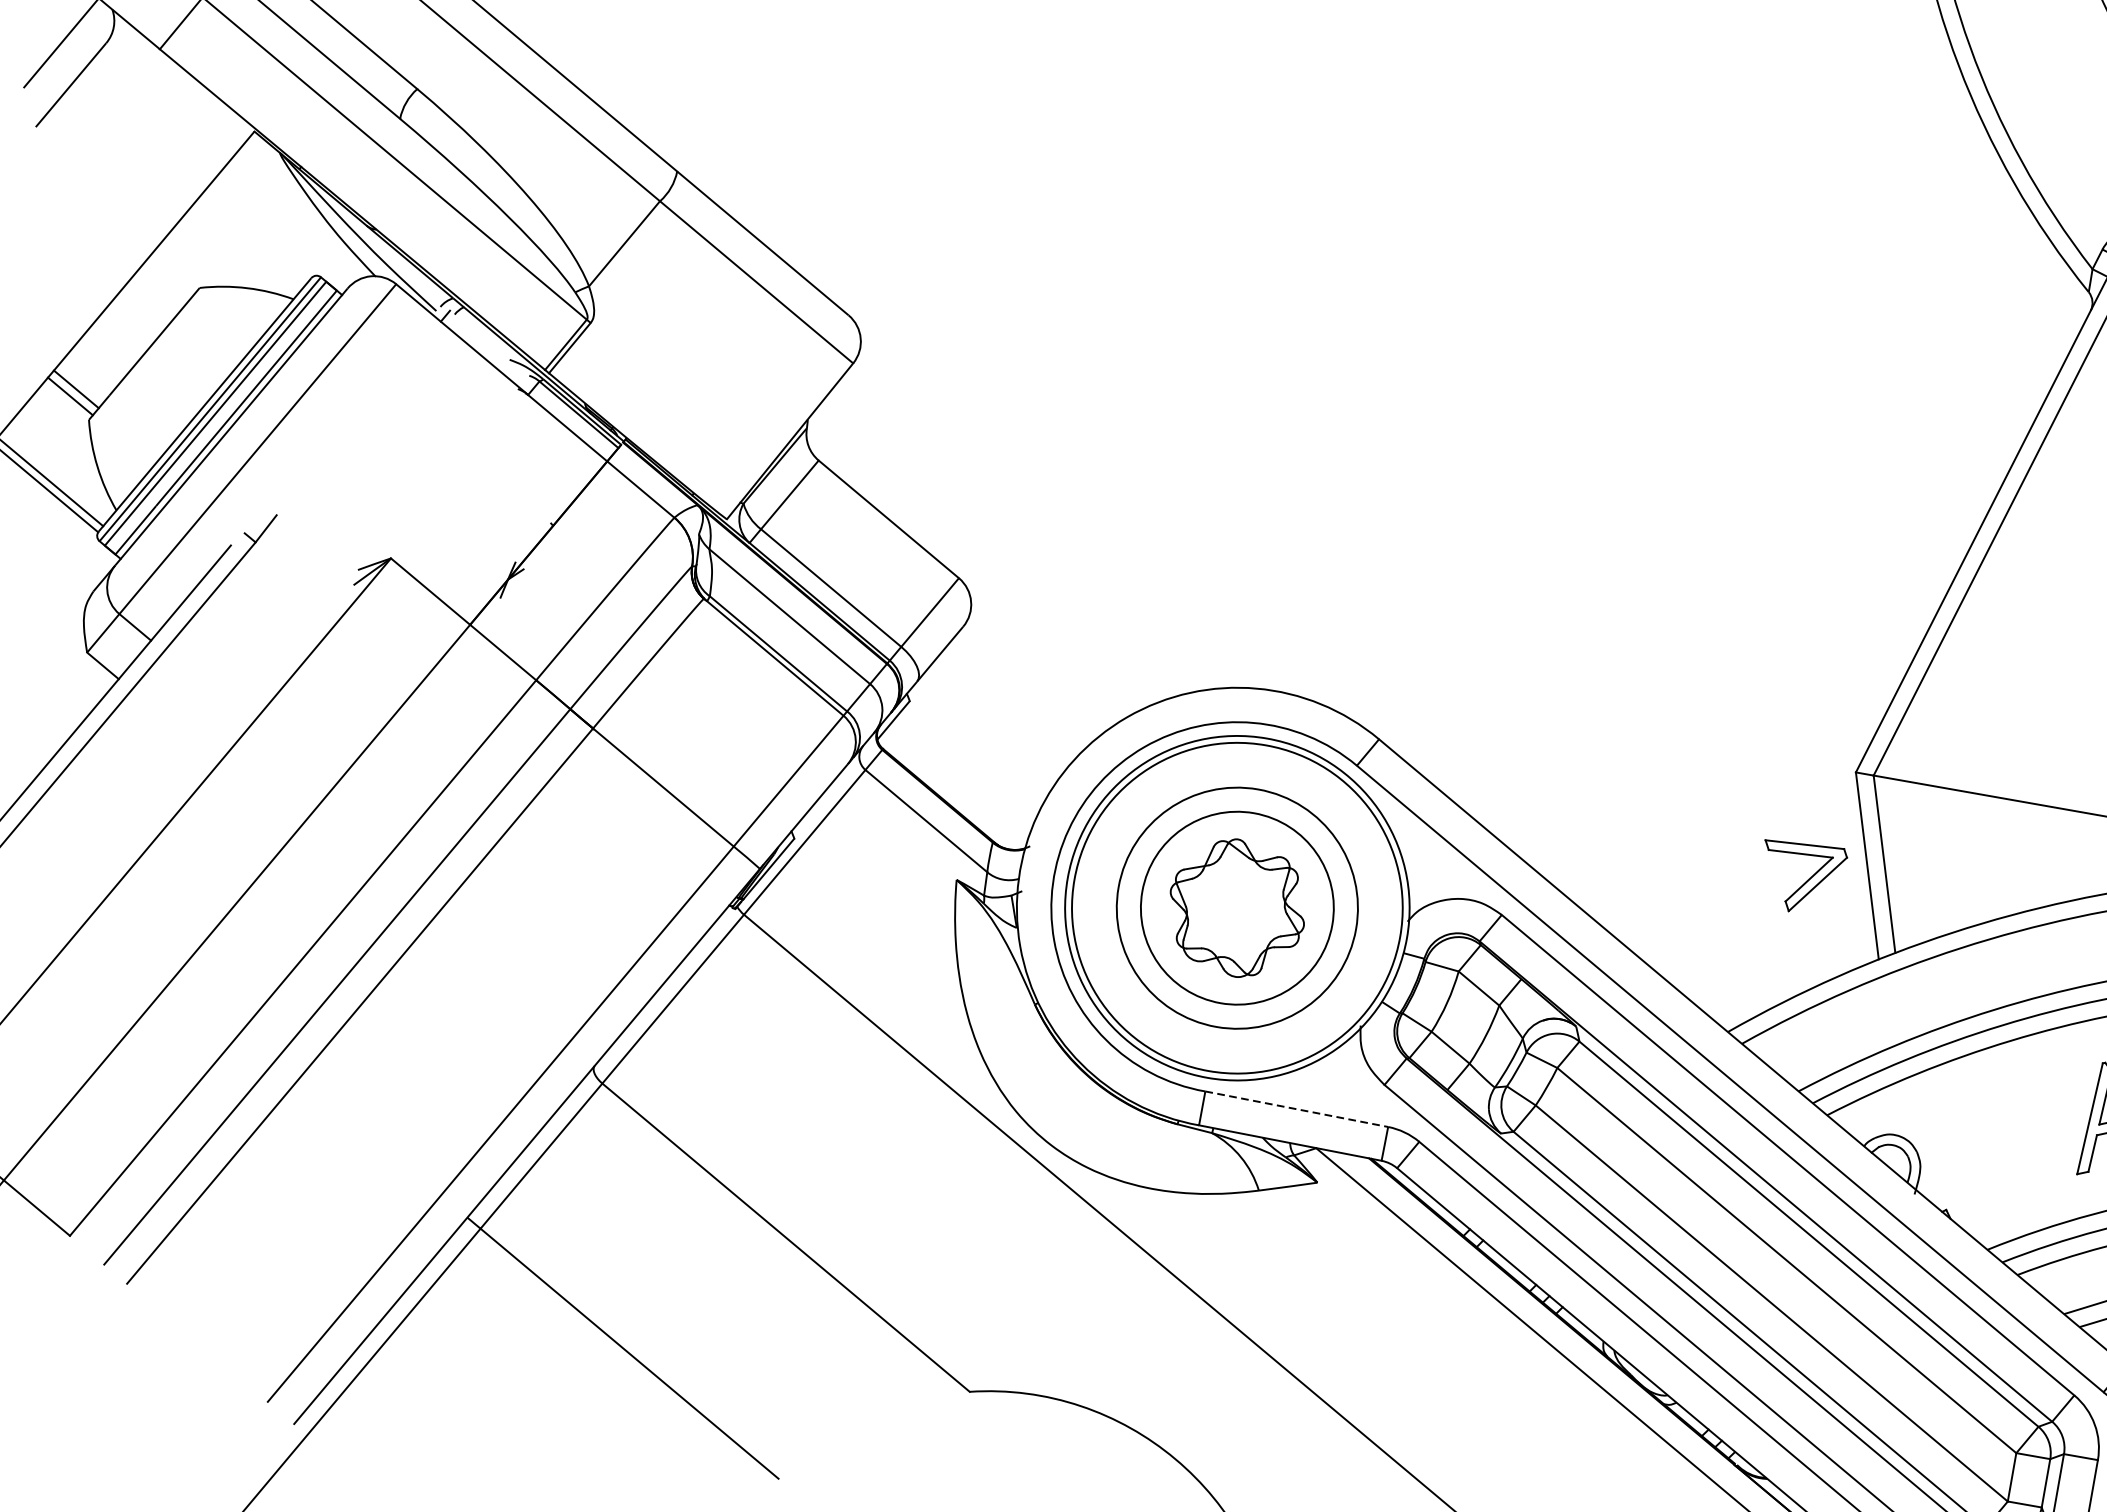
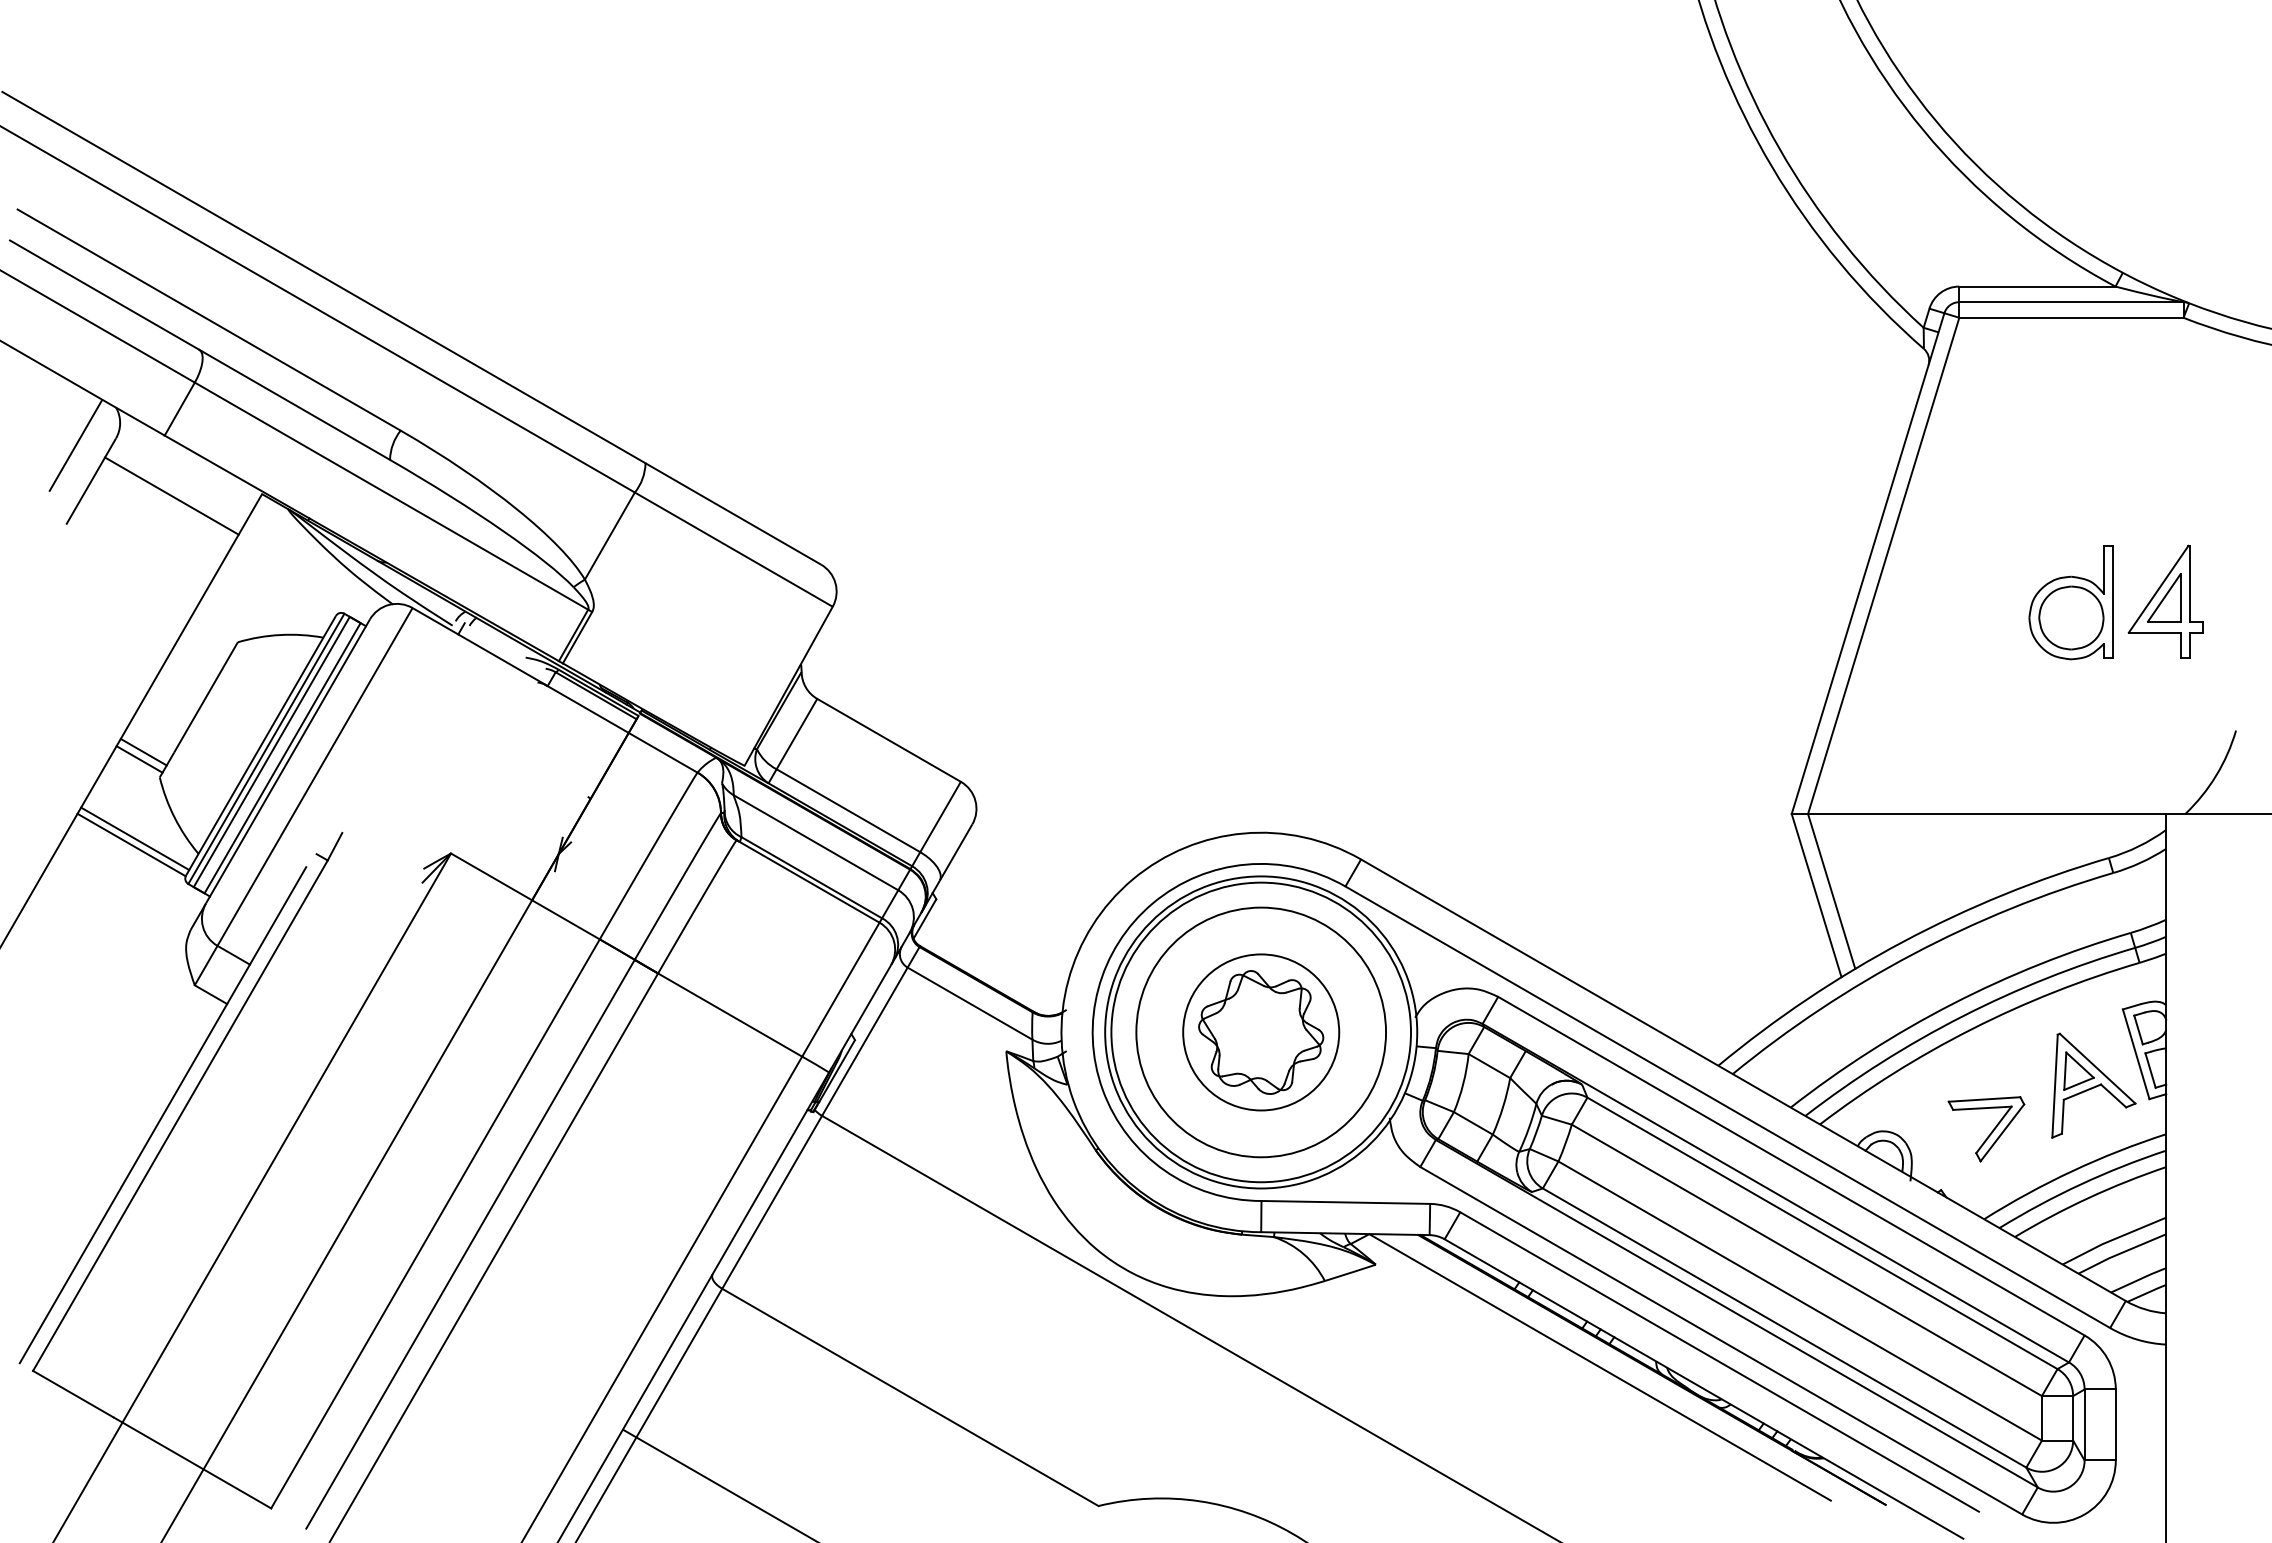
line: (155, 115) -> (171, 495), added
part: (1801, 877) -> (1986, 1129), moved
circle: (1237, 908) -> (1261, 1032), size x0.71
circle: (1237, 908) -> (1261, 1032), size x1.43
line: (1297, 1109) -> (1346, 1202), dashed -> solid

